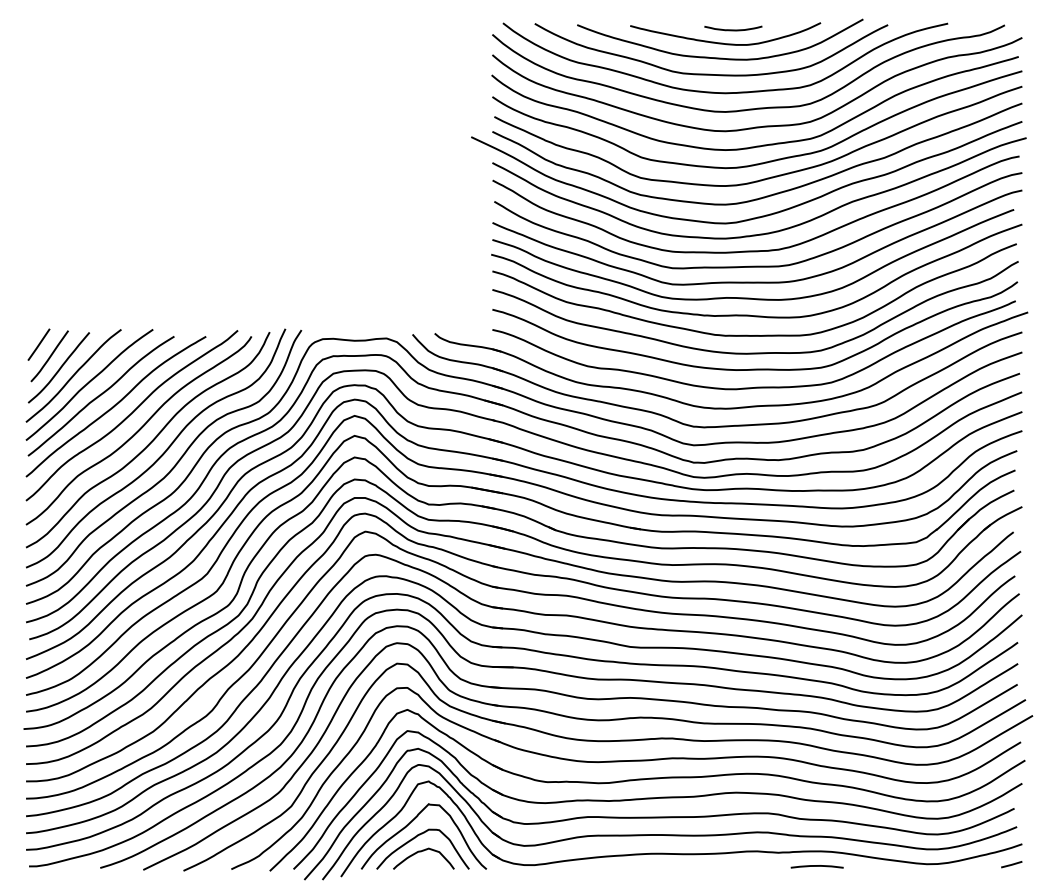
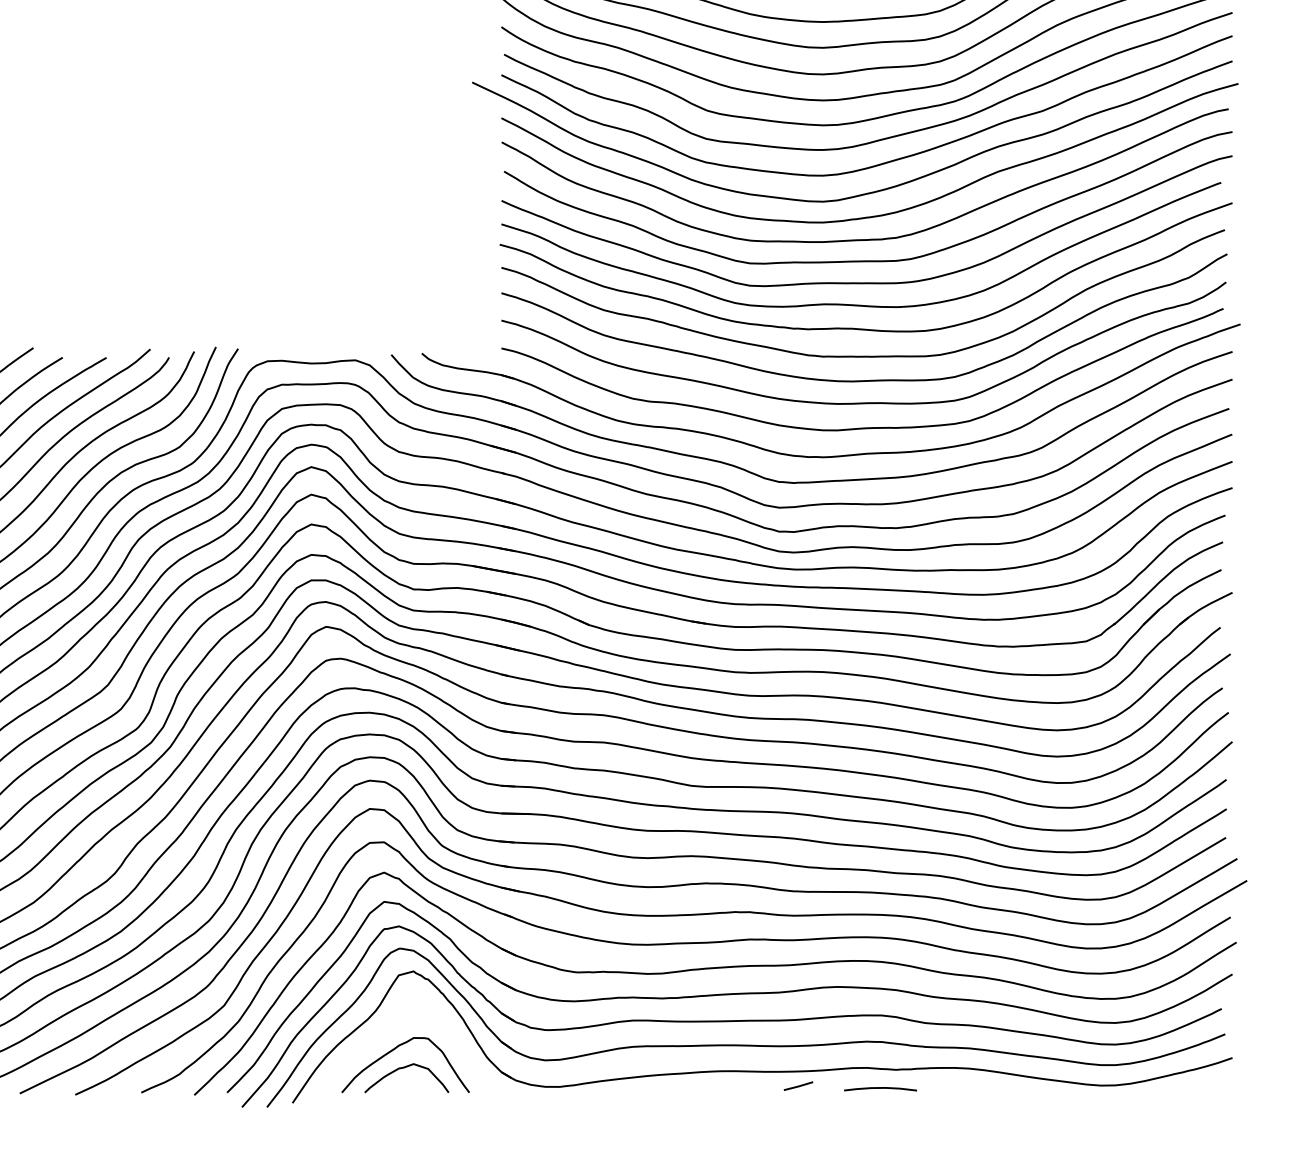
curve: (414, 820) -> (393, 1025), removed
line: (1011, 864) -> (798, 1086), moved
line: (816, 866) -> (879, 1088), moved

